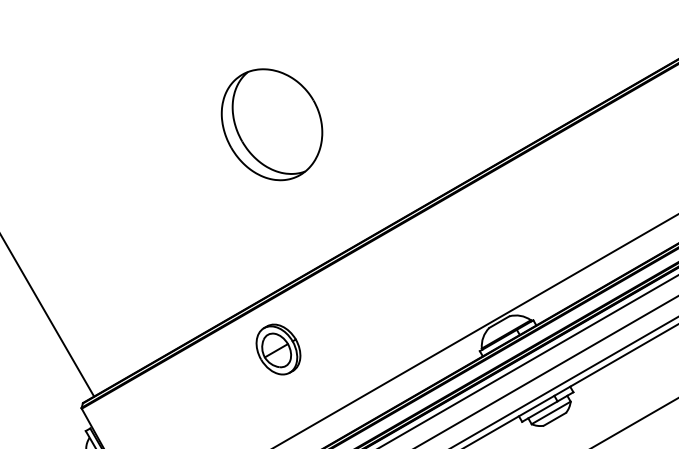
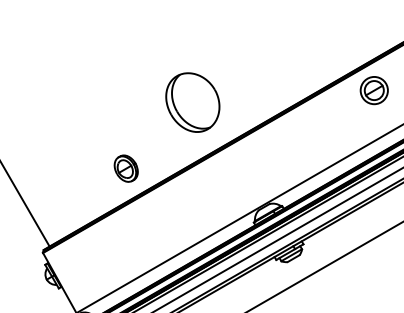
part: (271, 124) -> (192, 102), moved
part: (277, 349) -> (125, 168), moved

